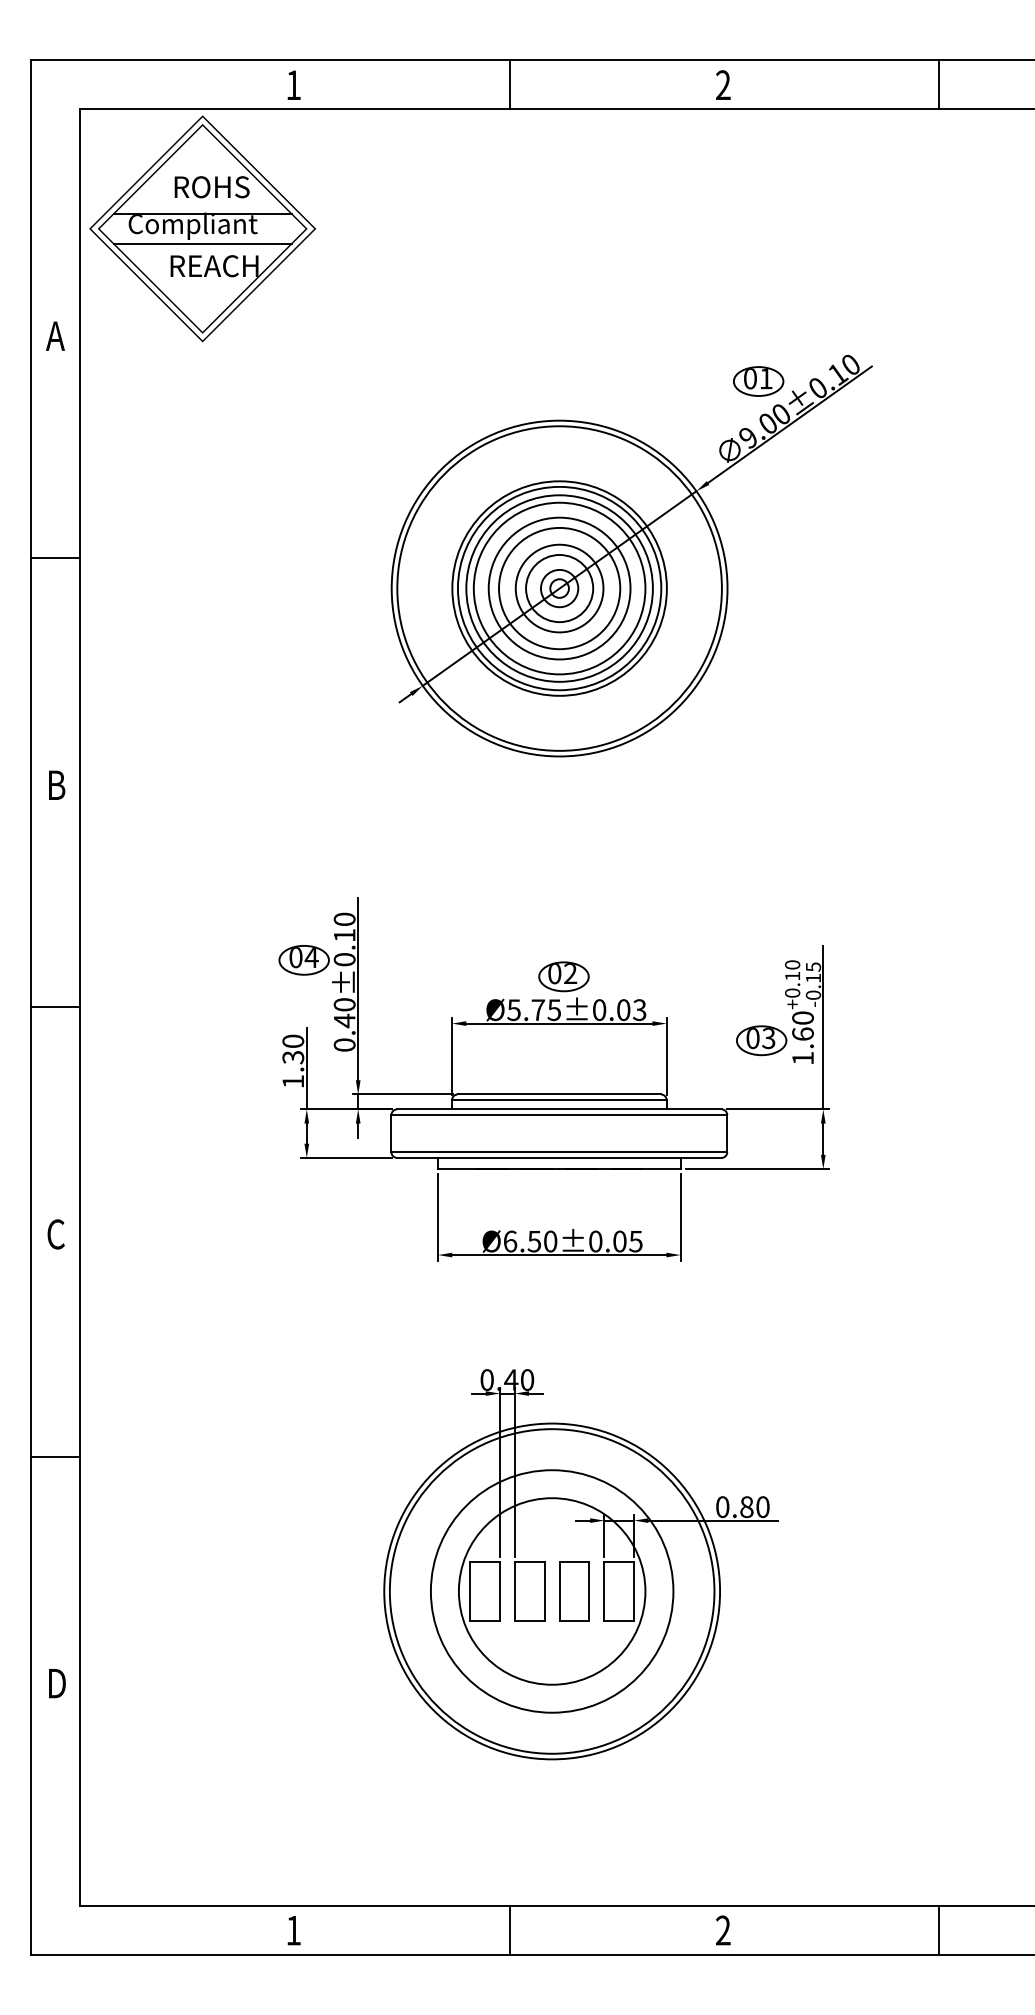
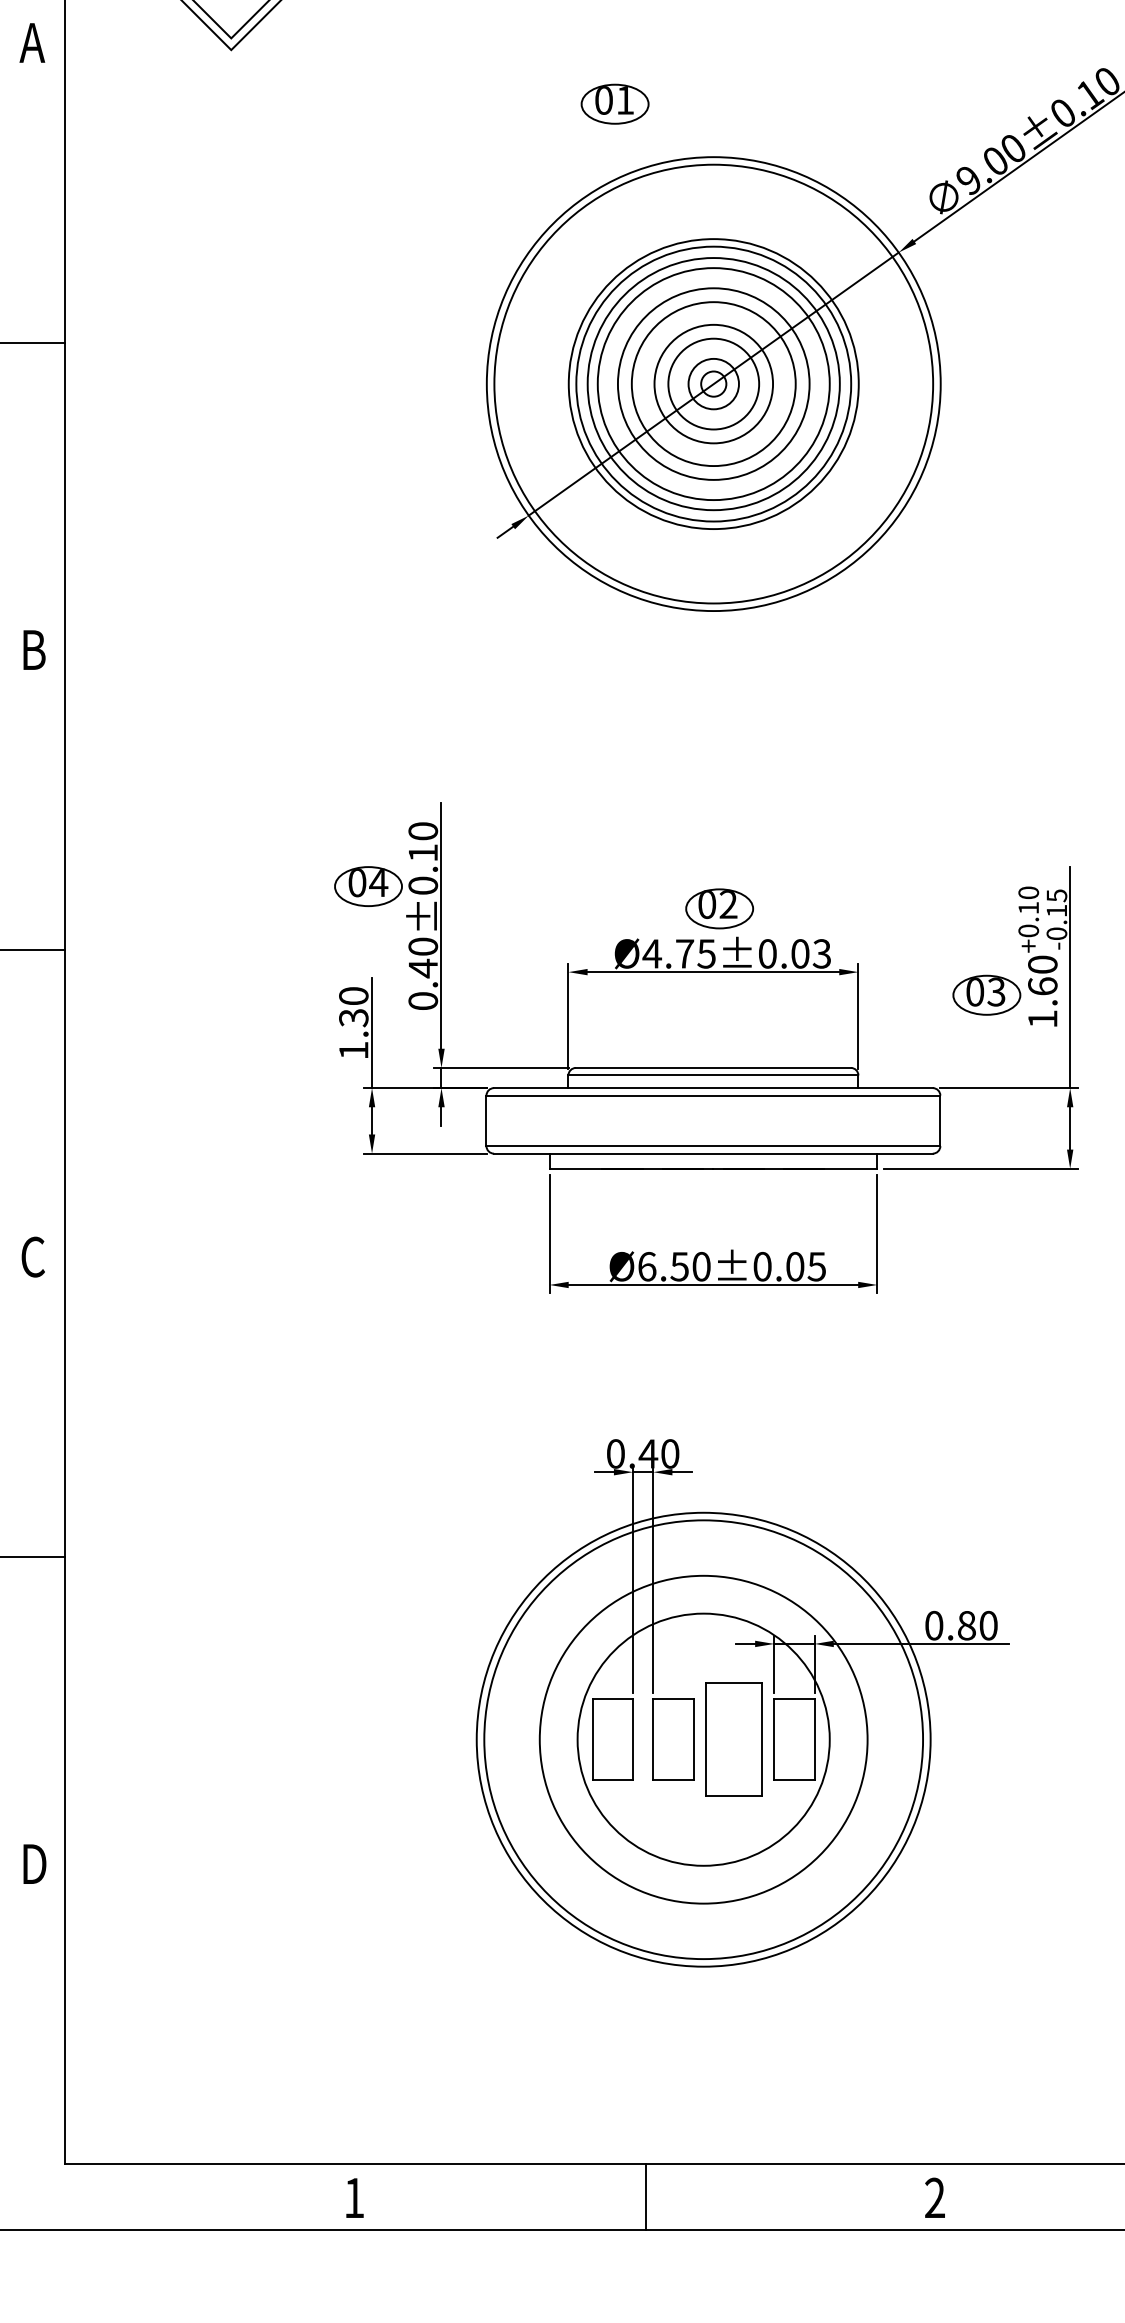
part: (758, 381) -> (614, 104), moved
text: (513, 1010) -> (651, 954), Ø5.75±0.03 -> Ø4.75±0.03
part: (574, 1591) -> (733, 1739), size x1.4

